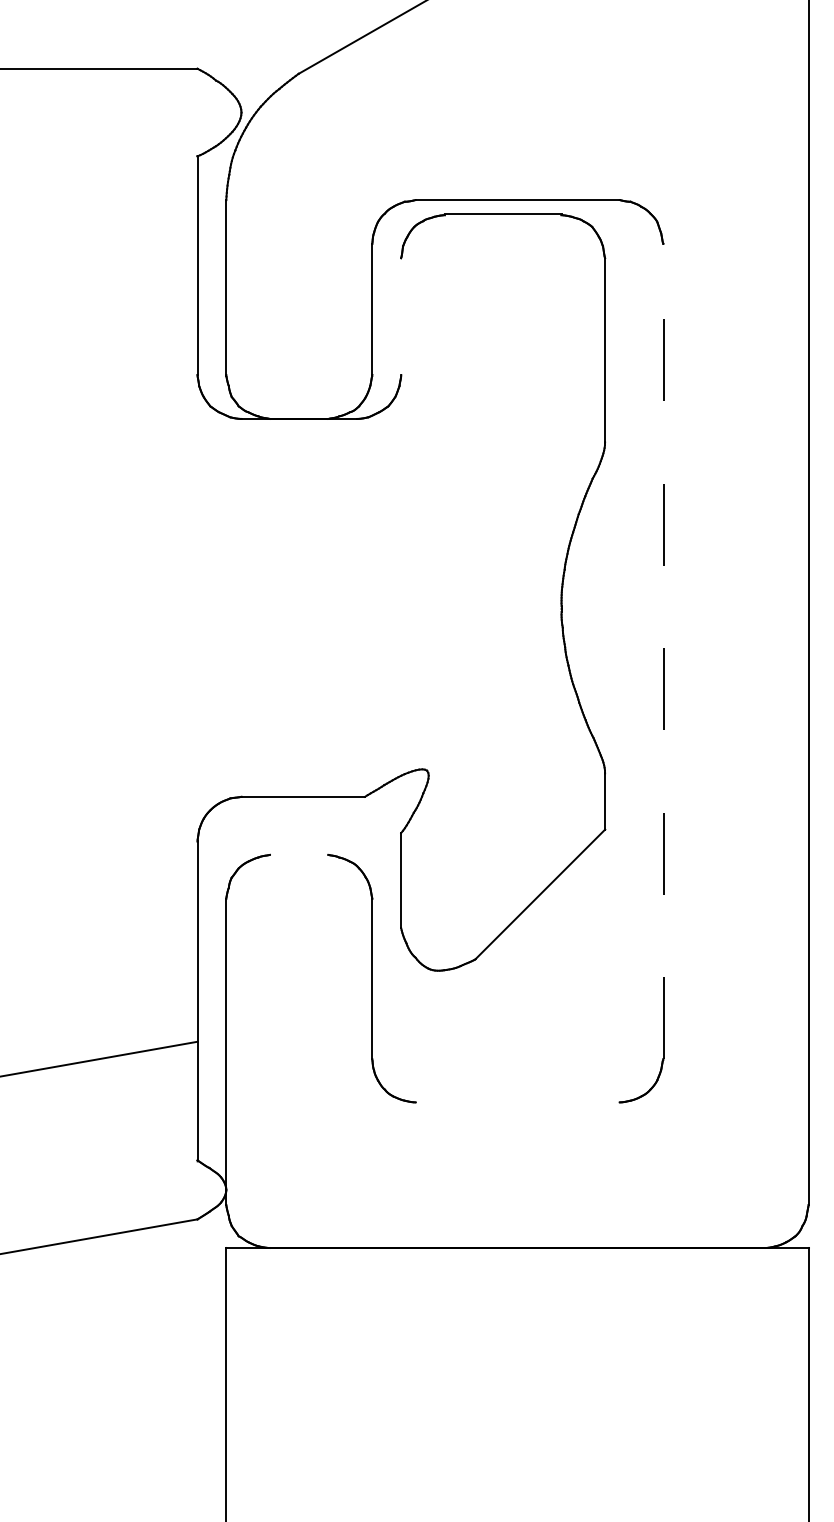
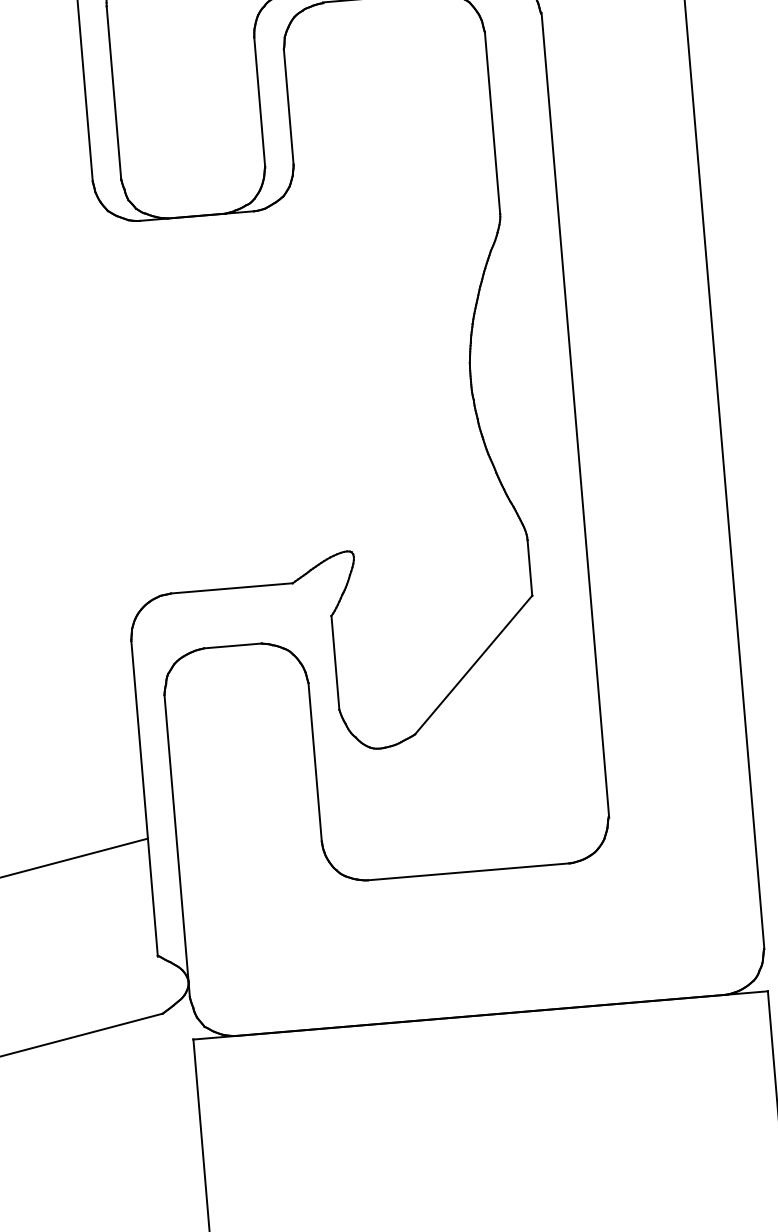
line: (401, 316) -> (289, 106), added
line: (663, 651) -> (575, 415), dashed -> solid
line: (299, 854) -> (233, 645), added
line: (517, 1102) -> (468, 871), added

